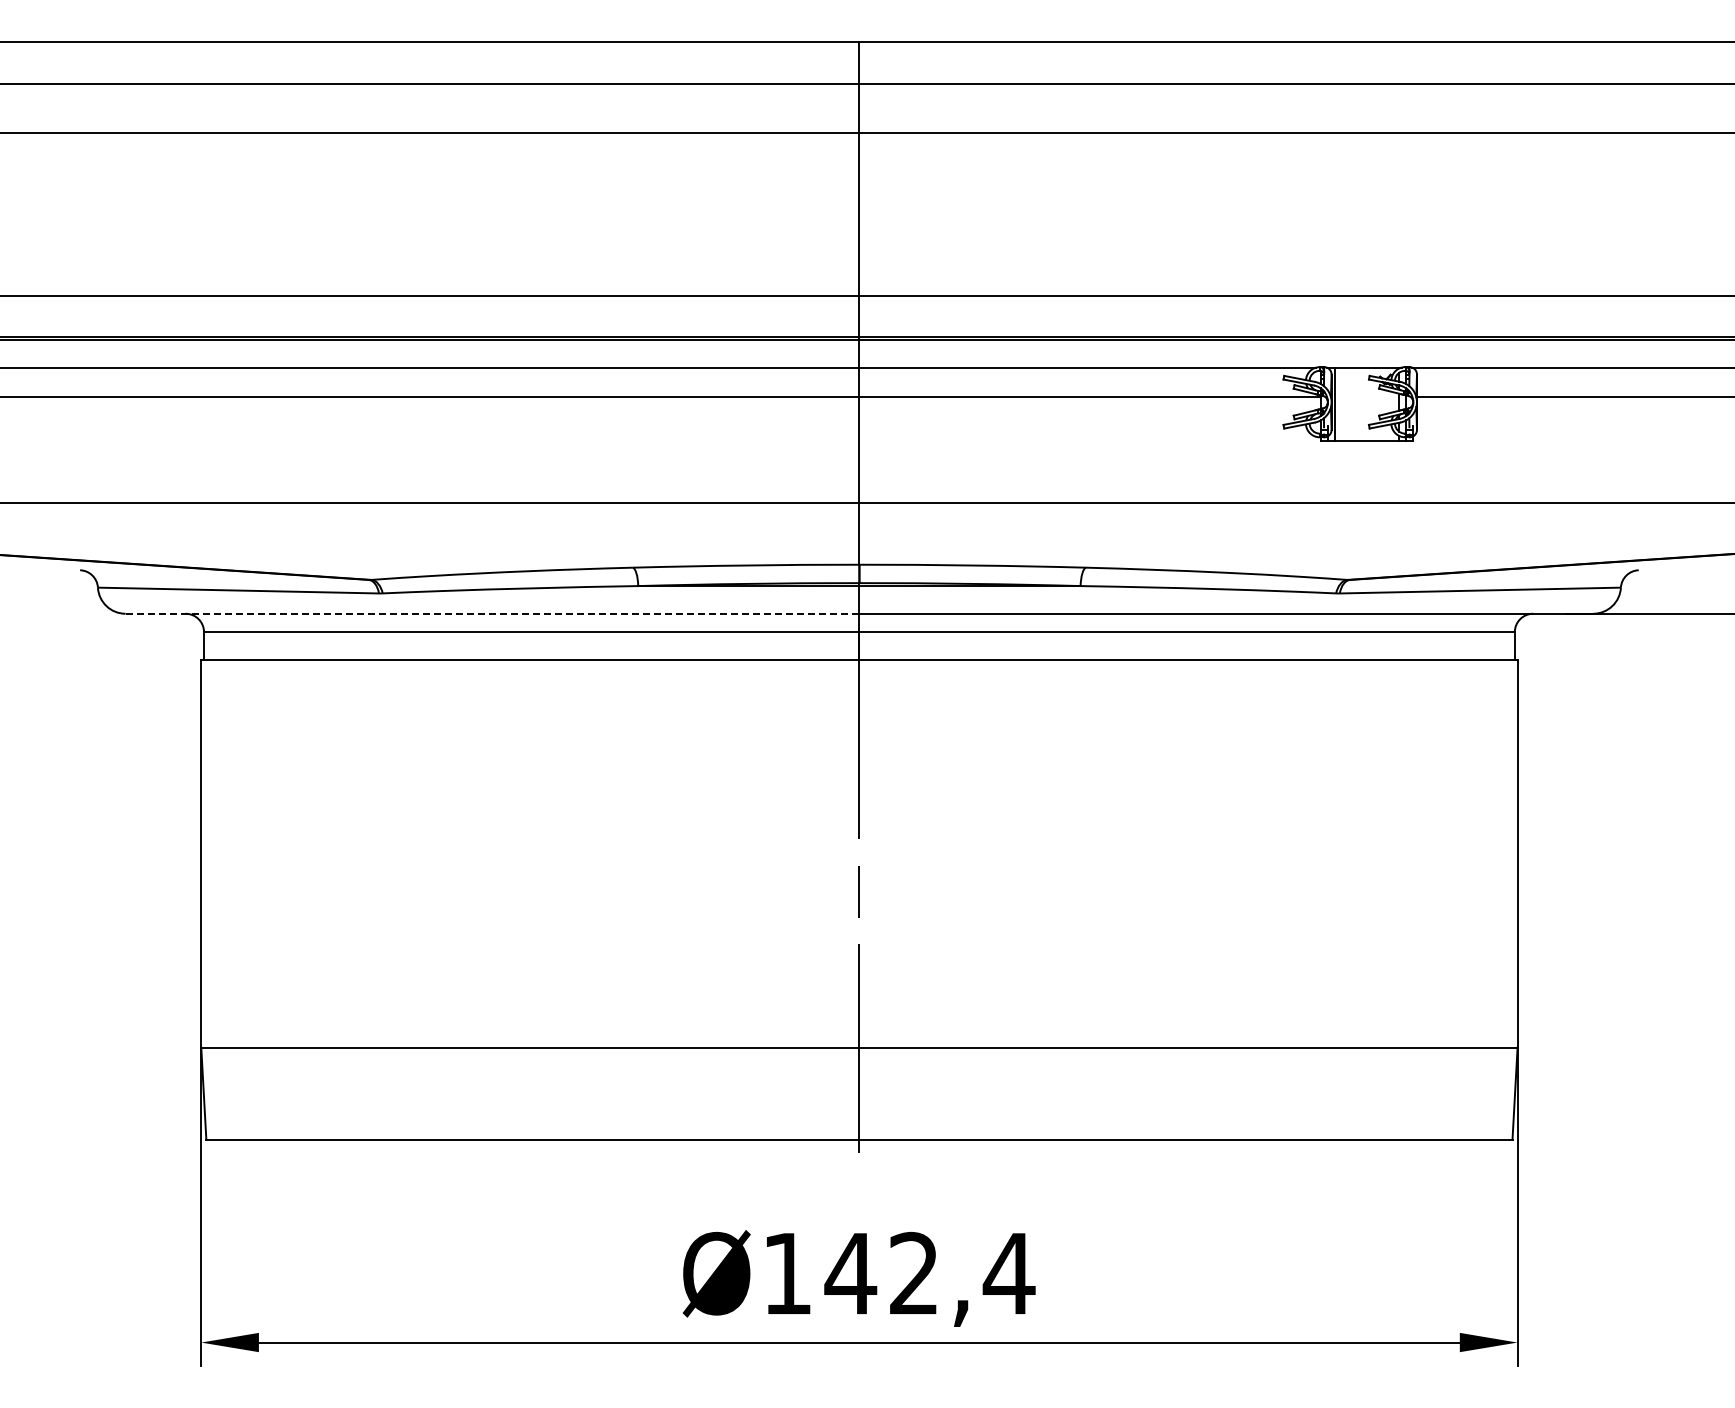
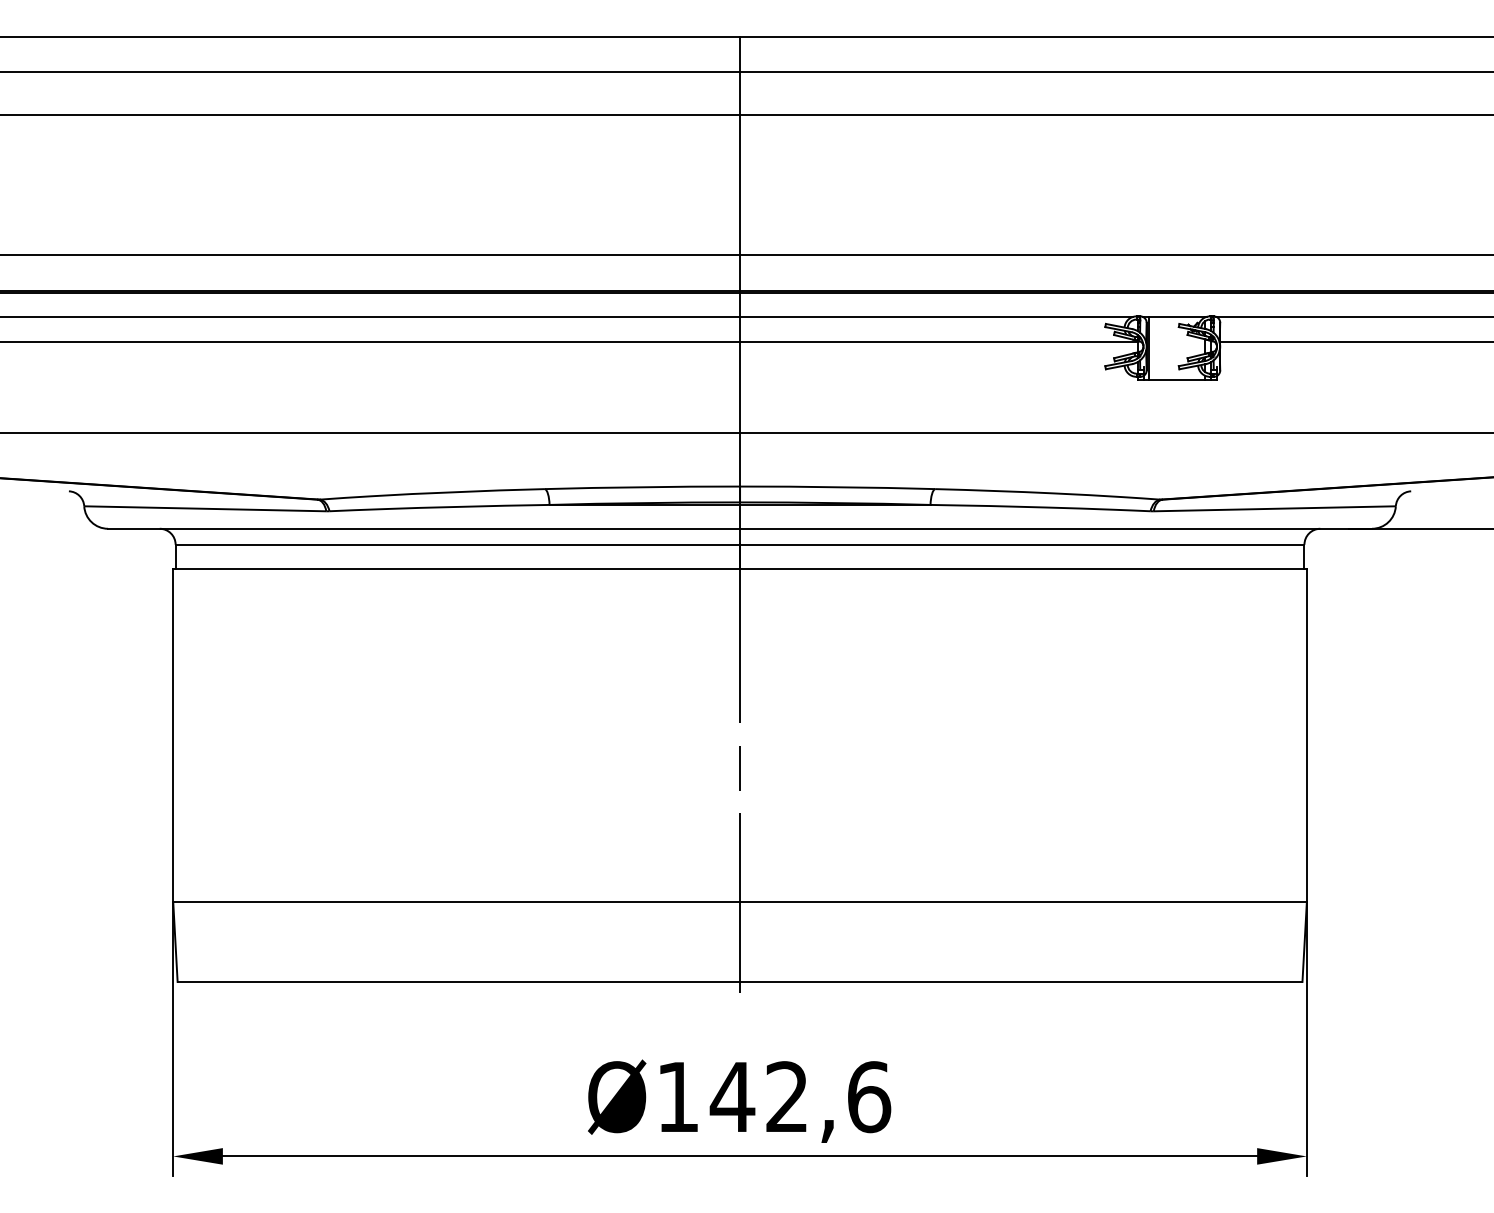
line: (492, 613) -> (424, 528), dashed -> solid
text: (1008, 1273) -> (868, 1096), Ø142,4 -> Ø142,6

